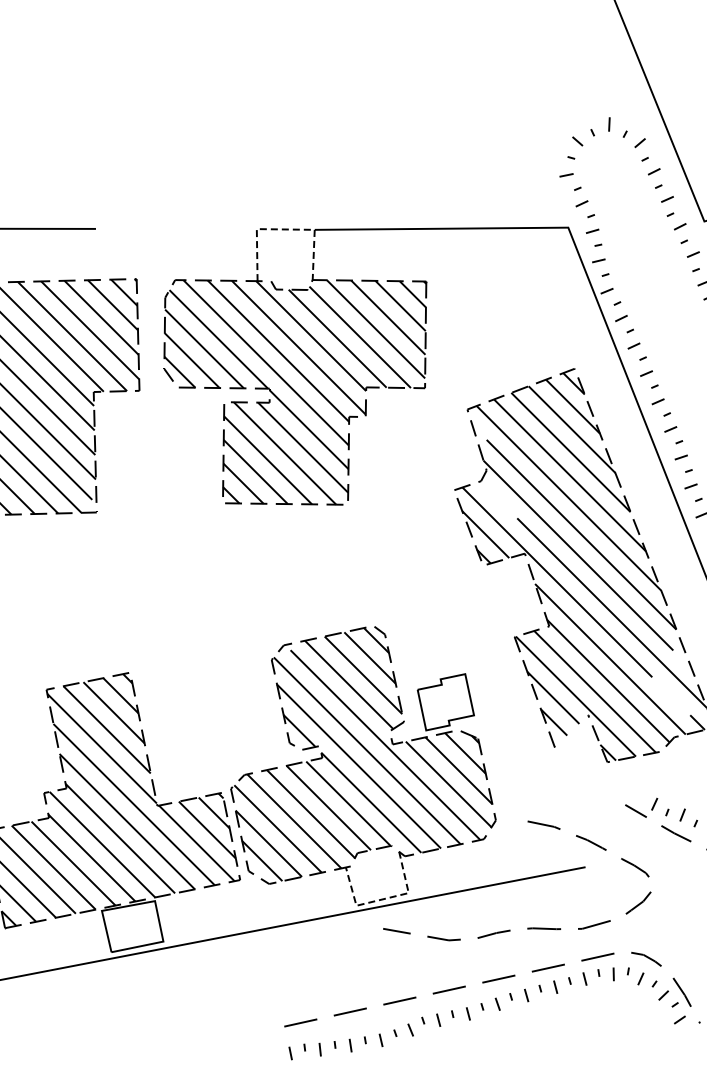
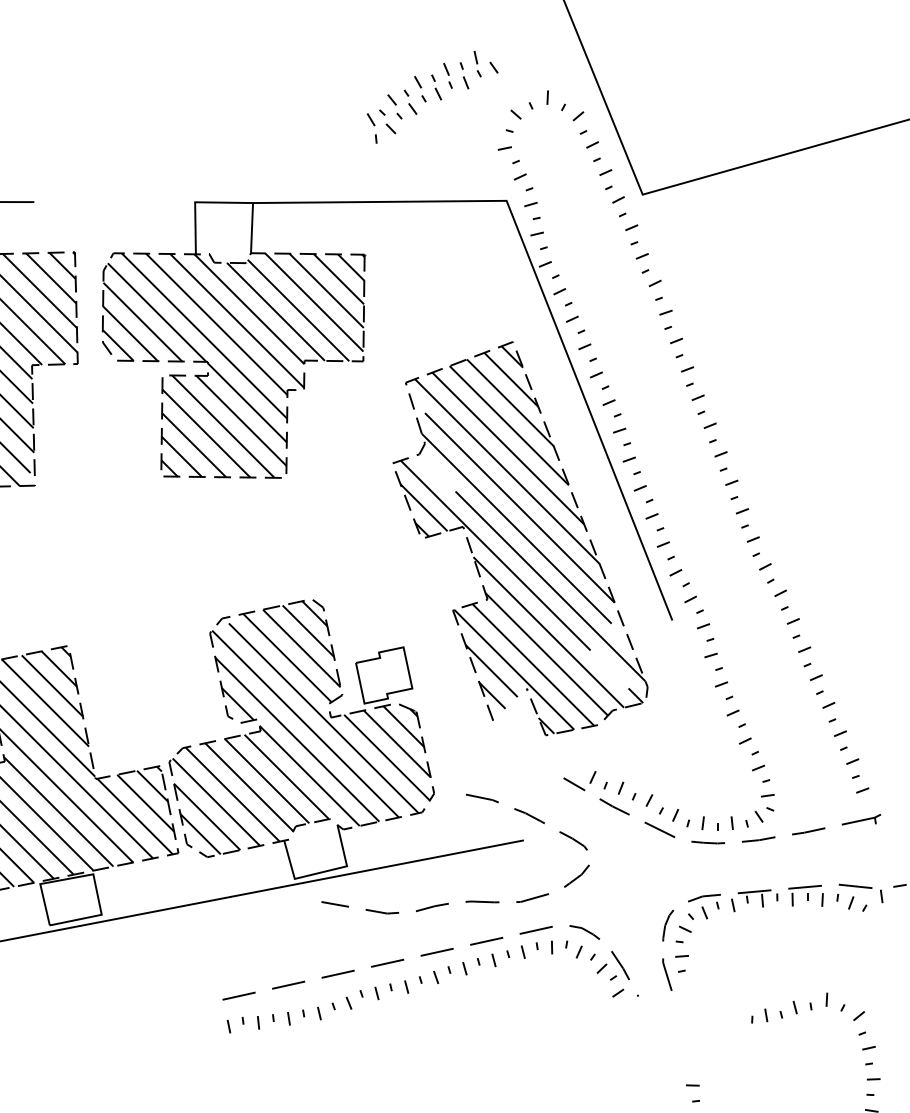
part: (494, 124) -> (432, 97), added
line: (286, 229) -> (224, 202), dashed -> solid
line: (383, 899) -> (321, 872), dashed -> solid

